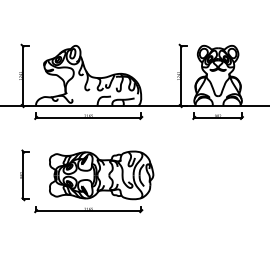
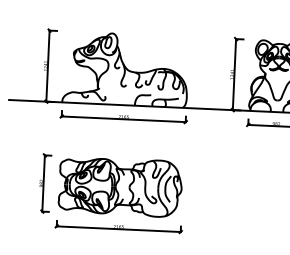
part: (101, 175) -> (120, 187), moved

